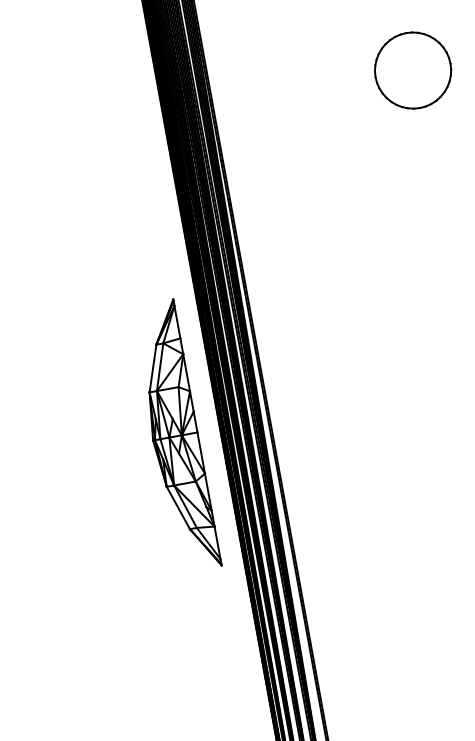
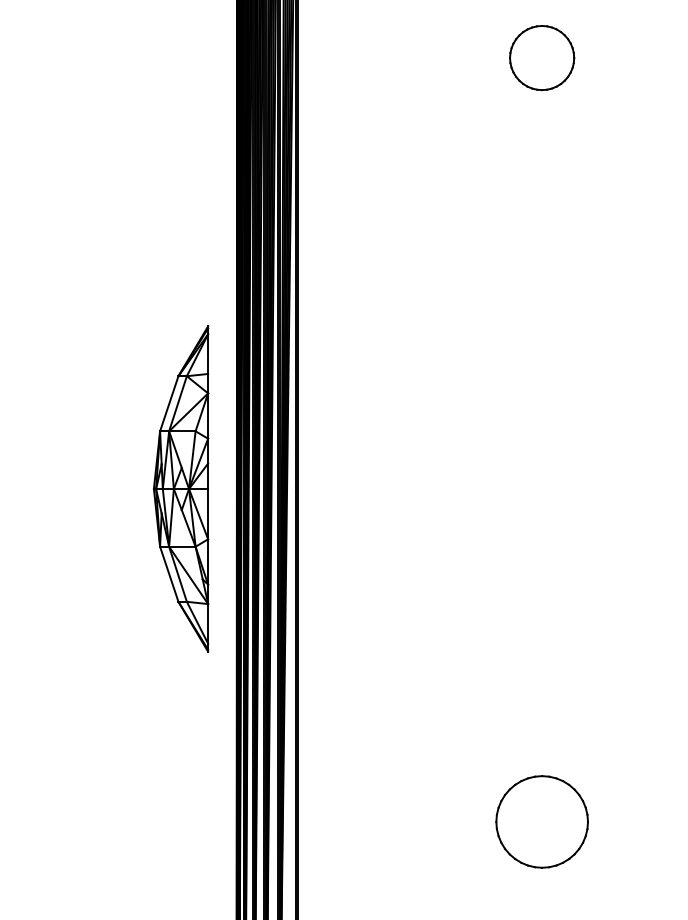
part: (412, 70) -> (541, 57), size x0.7
part: (175, 436) -> (181, 488), moved

